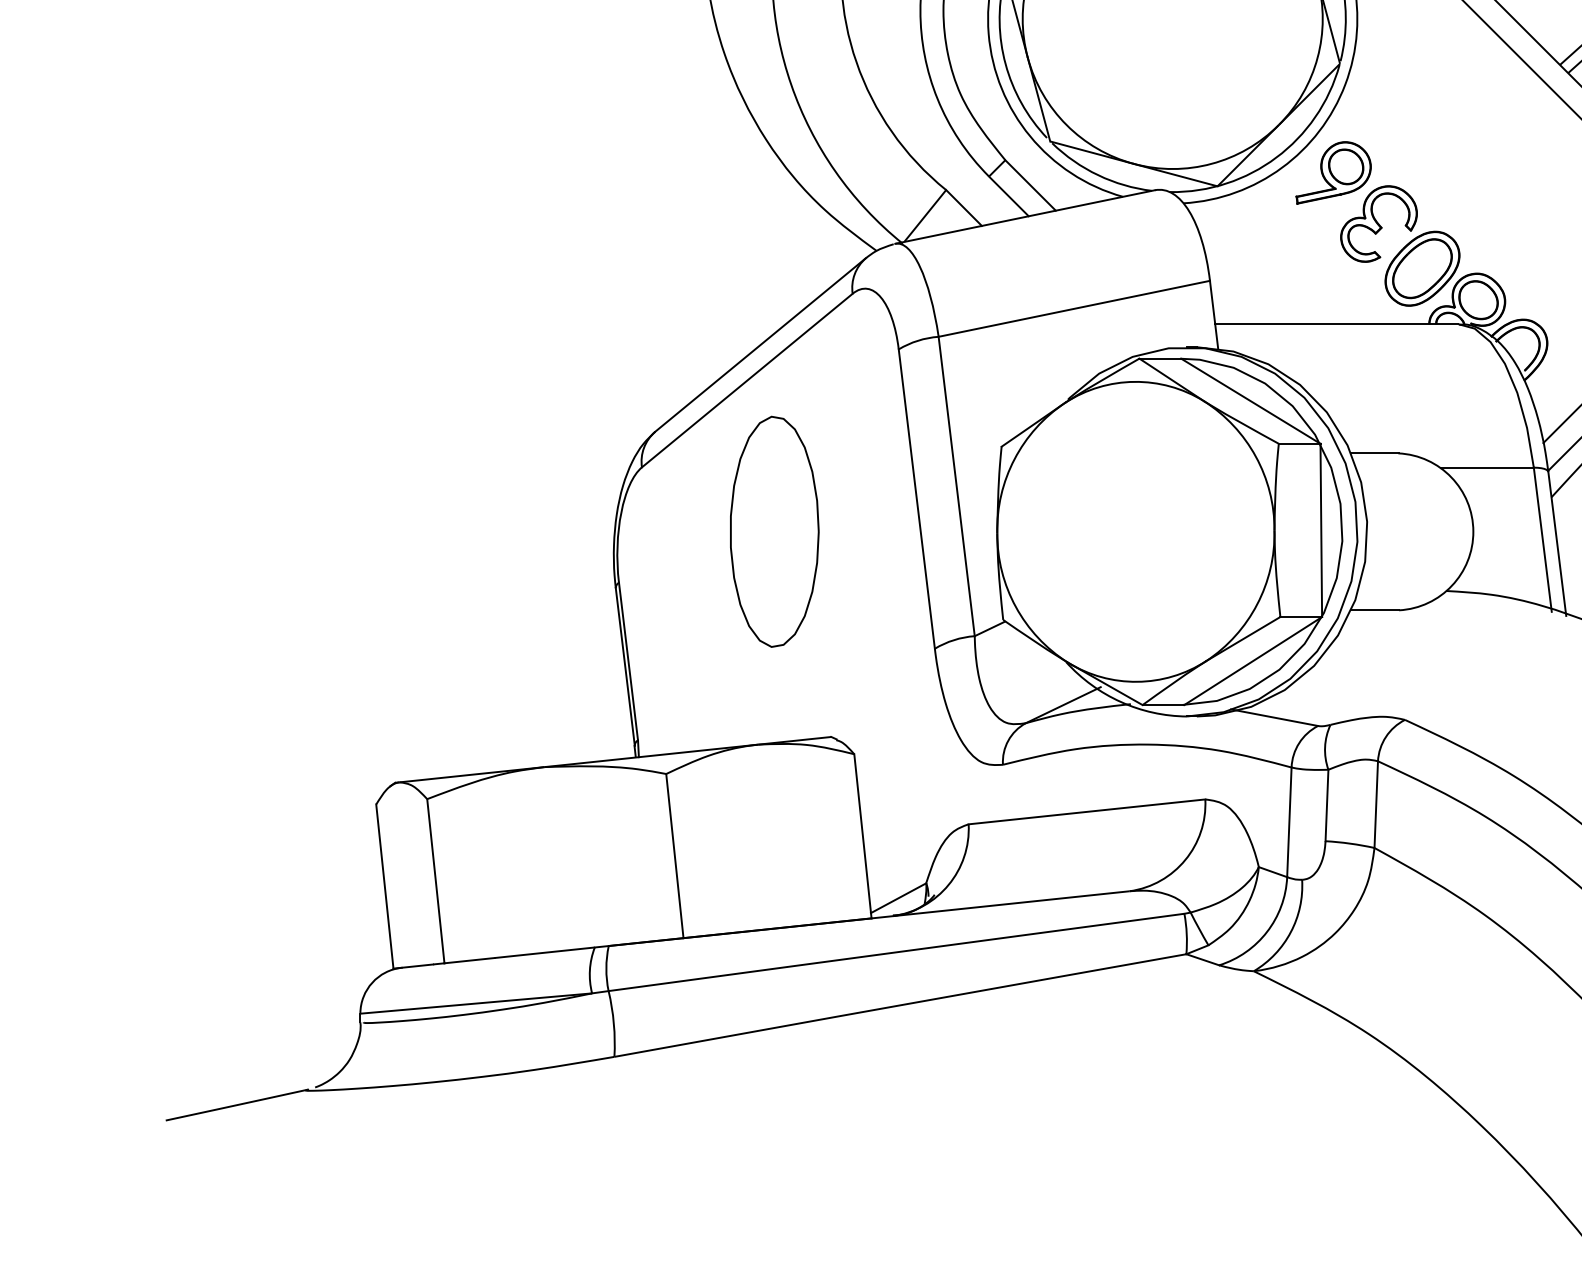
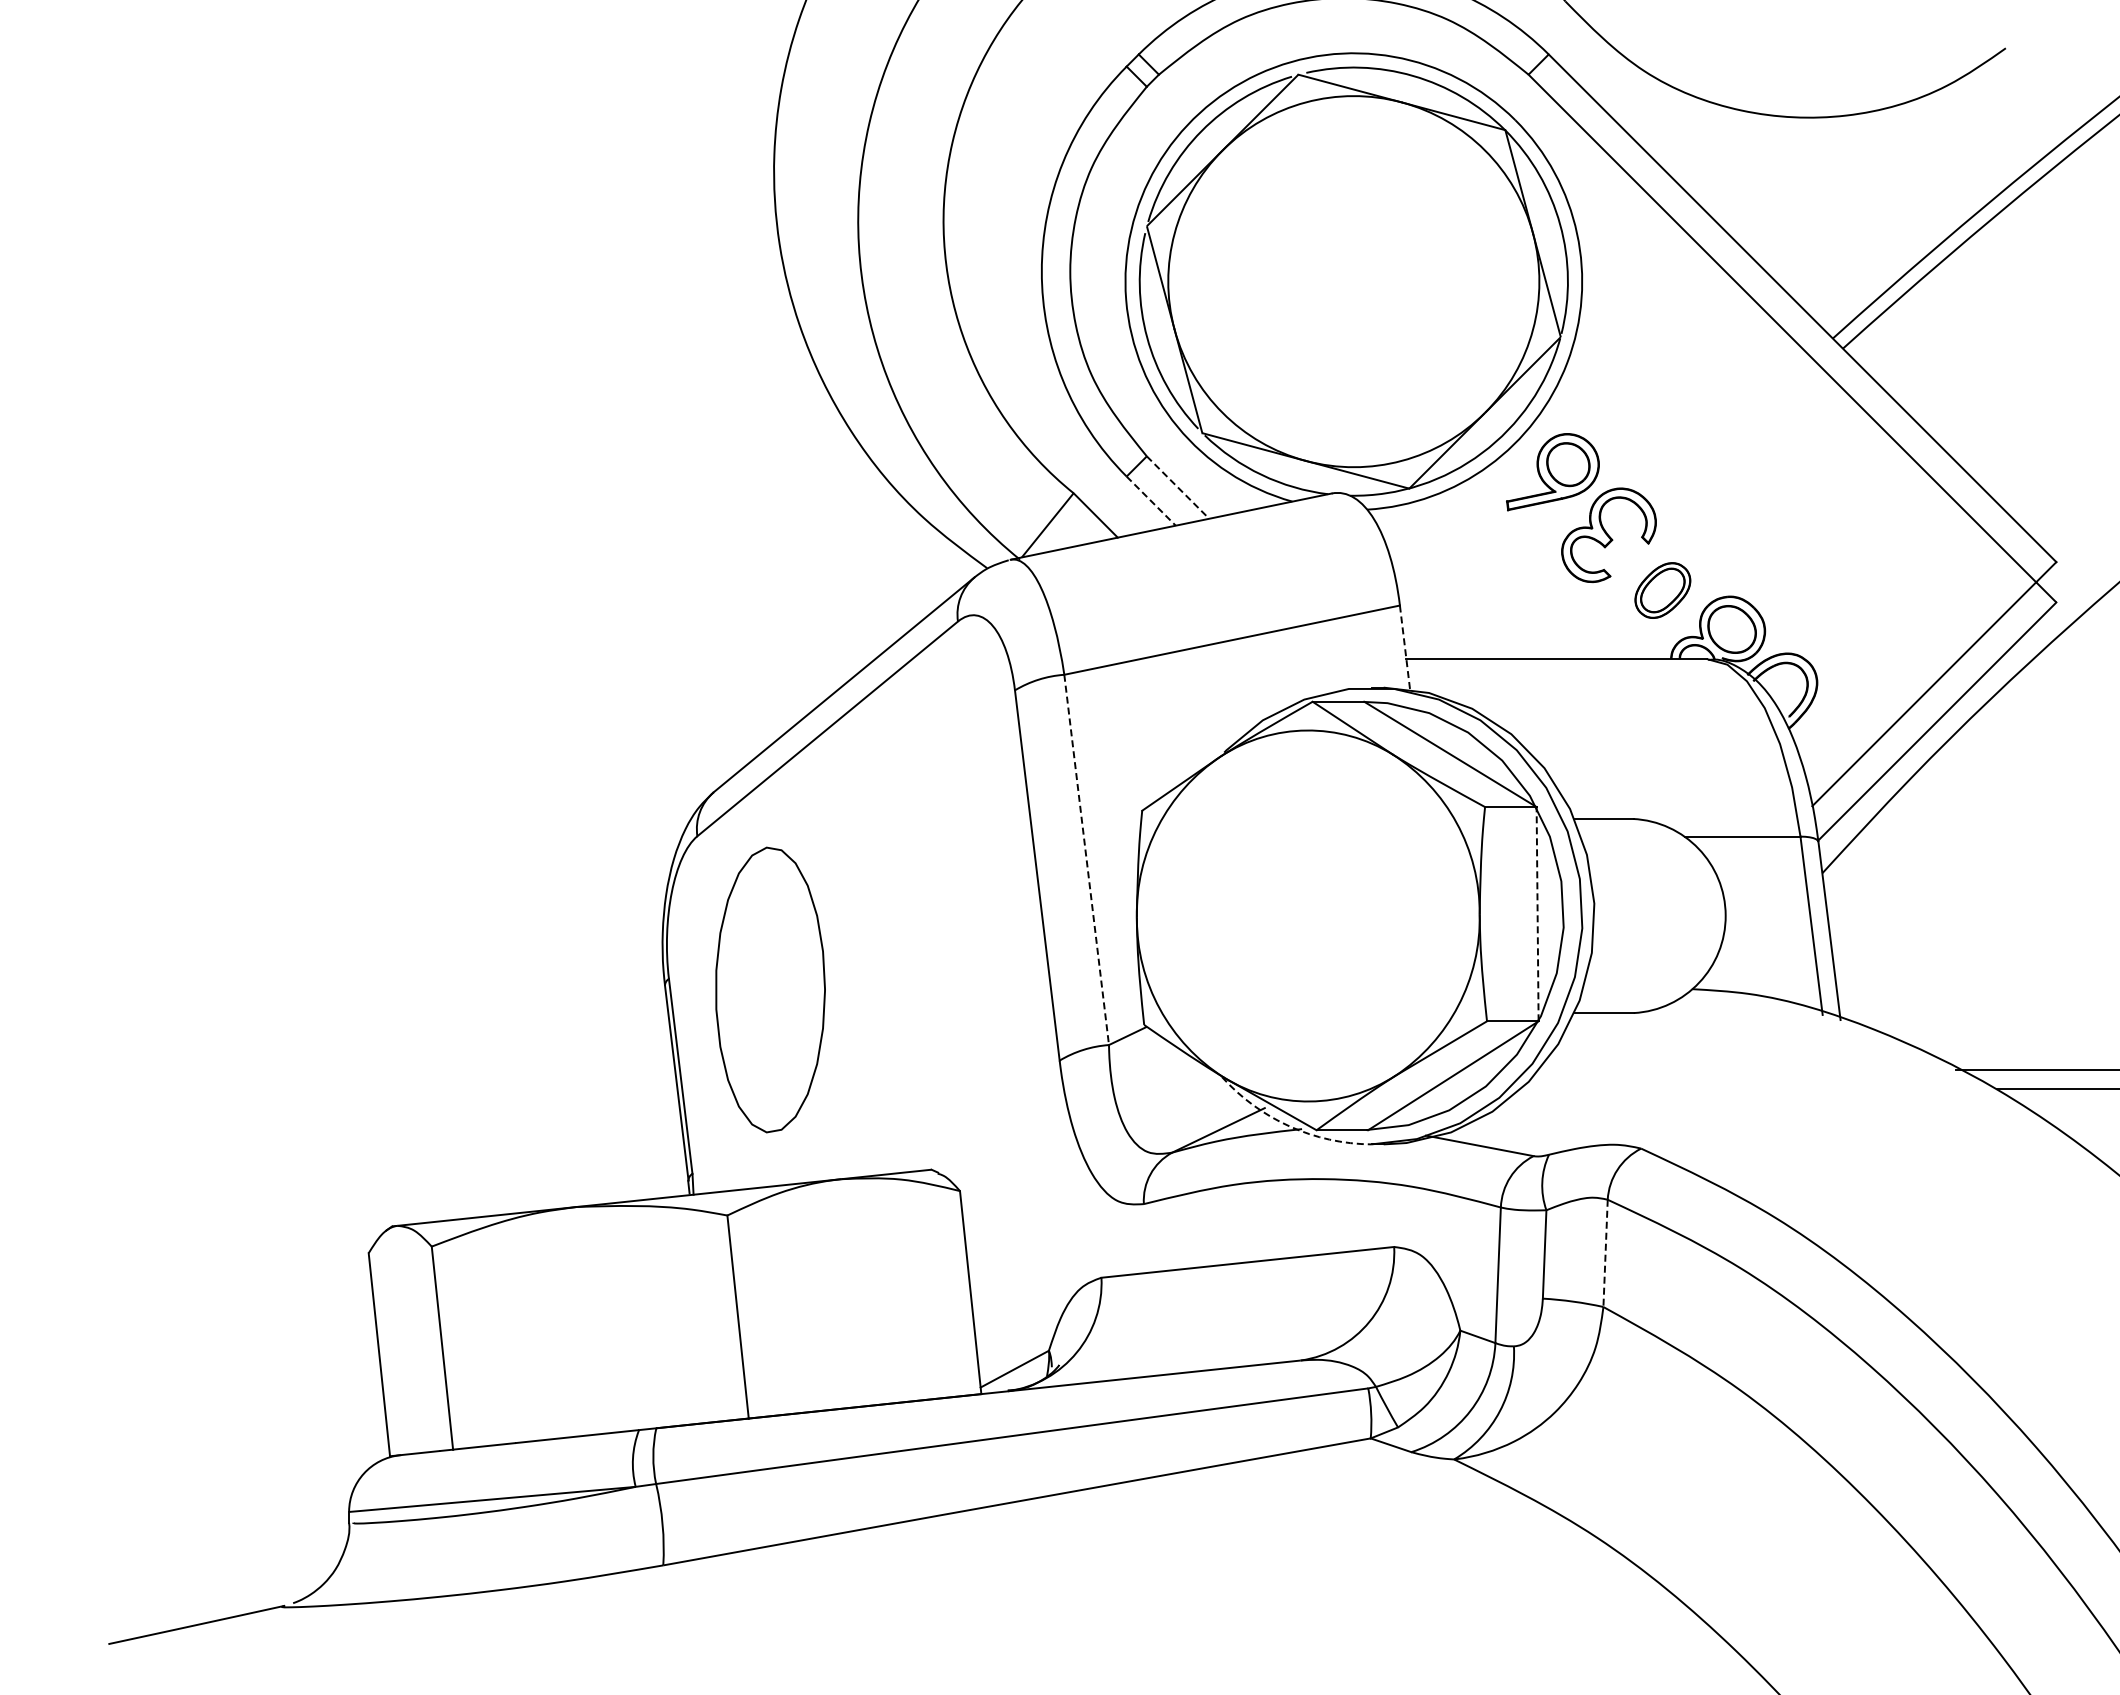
line: (1030, 185) -> (1178, 487), solid -> dashed
line: (1009, 196) -> (1151, 501), solid -> dashed
part: (1422, 268) -> (1662, 590), size x0.6
line: (1214, 314) -> (1405, 647), solid -> dashed
line: (956, 486) -> (1086, 860), solid -> dashed
line: (1321, 529) -> (1537, 913), solid -> dashed
part: (774, 531) -> (770, 989), moved
arc: (1120, 702) -> (1289, 1126), solid -> dashed
line: (1376, 804) -> (1605, 1253), solid -> dashed

